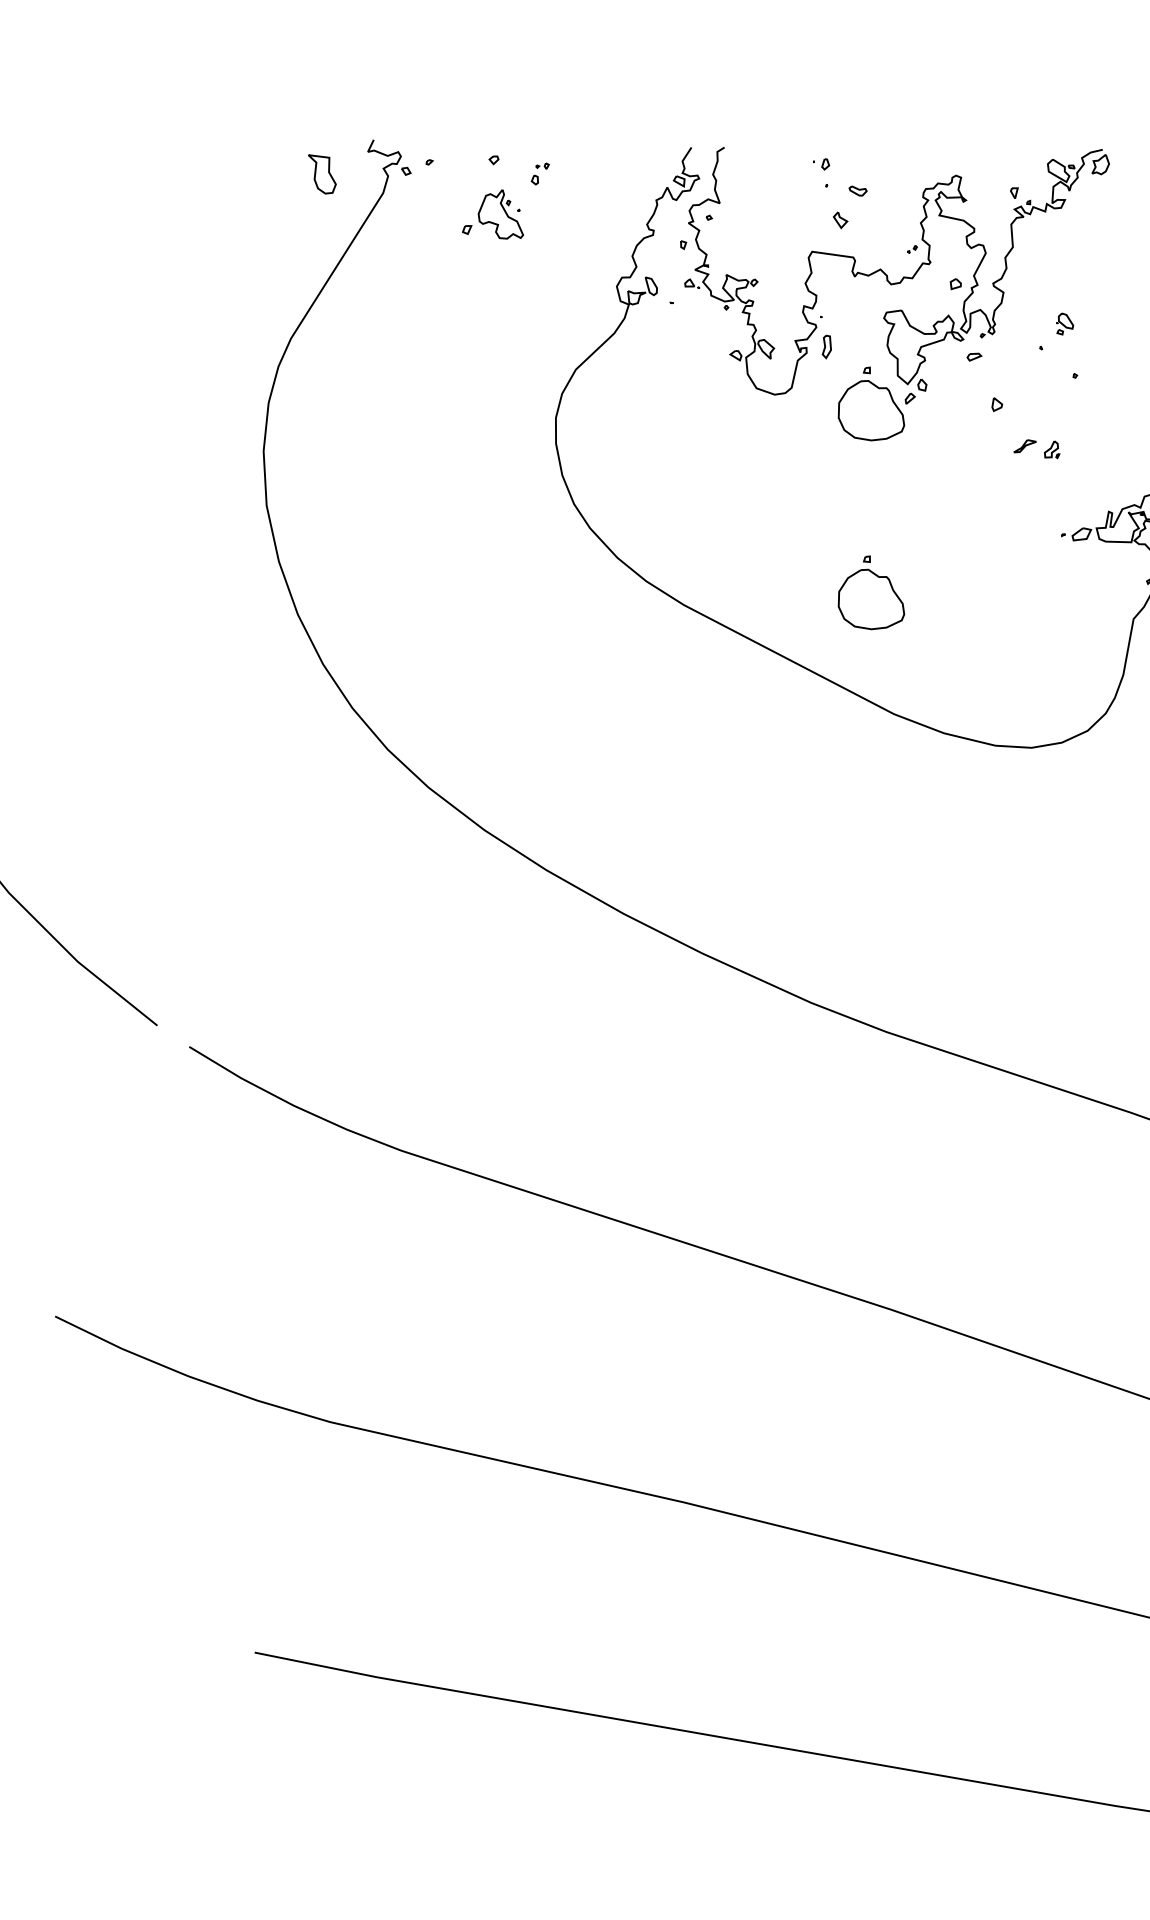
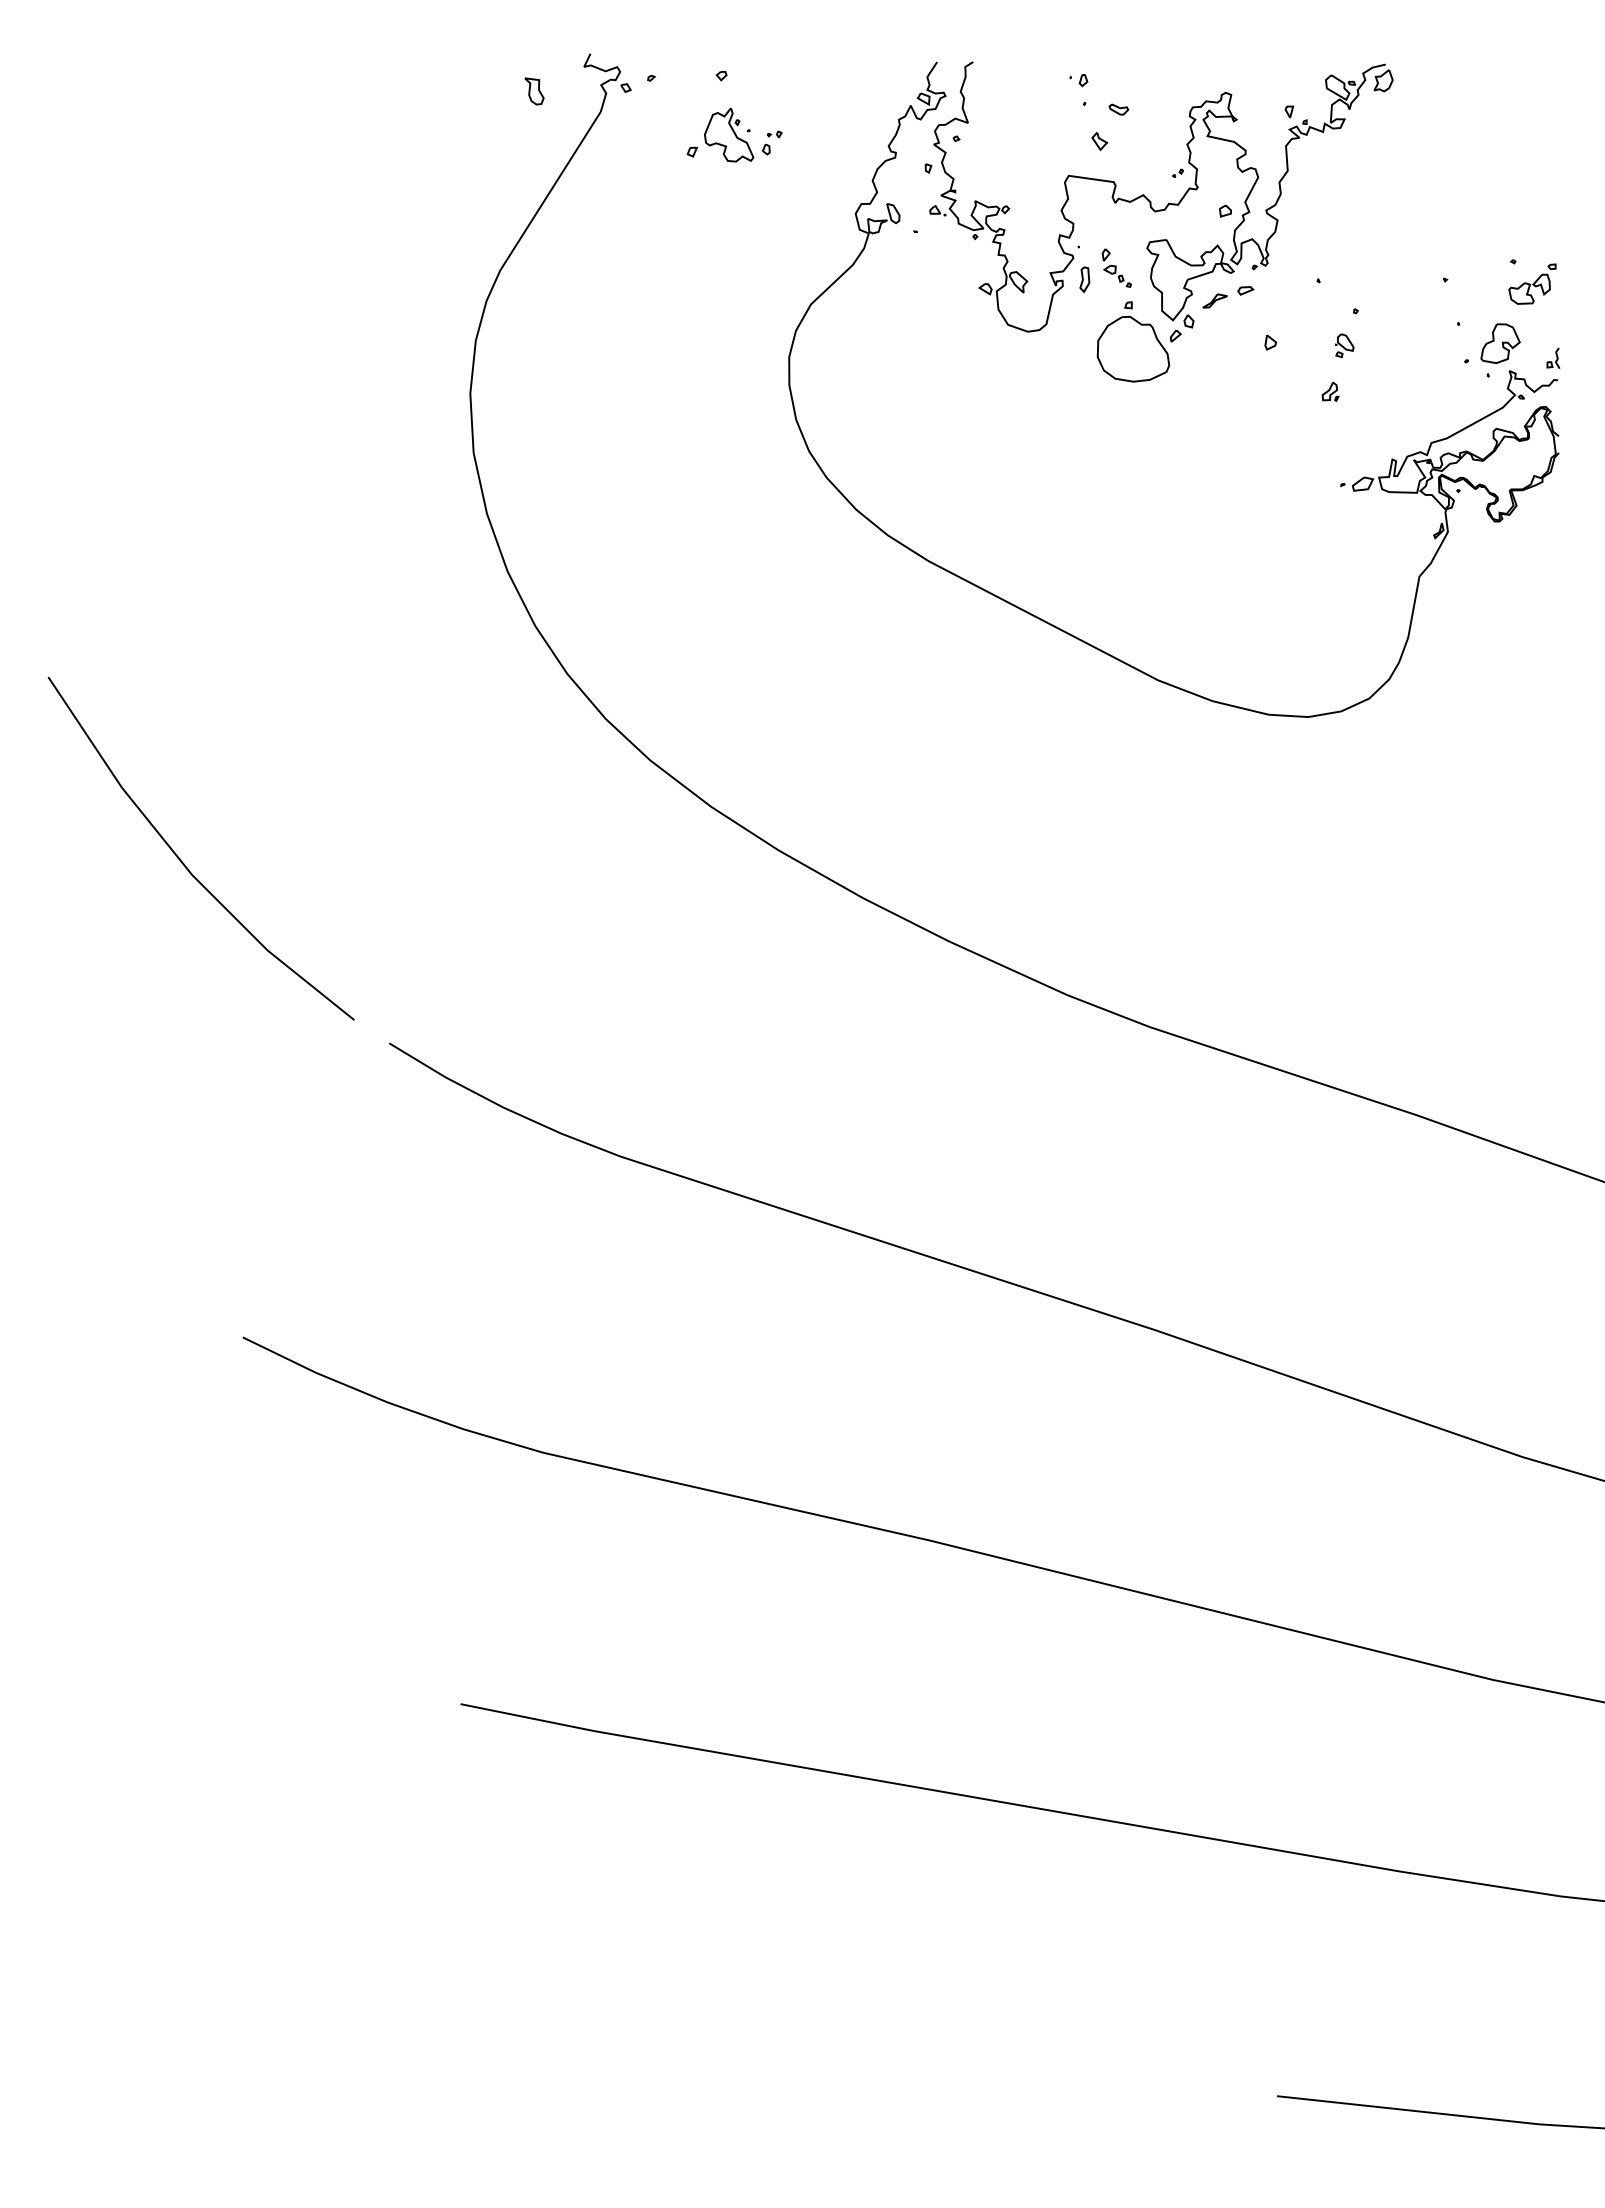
part: (540, 173) -> (772, 142), moved
part: (322, 174) -> (534, 91), size x0.62
part: (1064, 323) -> (1344, 345), moved
part: (855, 335) -> (1116, 267), added
part: (1024, 445) -> (1214, 300), moved
part: (871, 592) -> (1133, 547), removed

